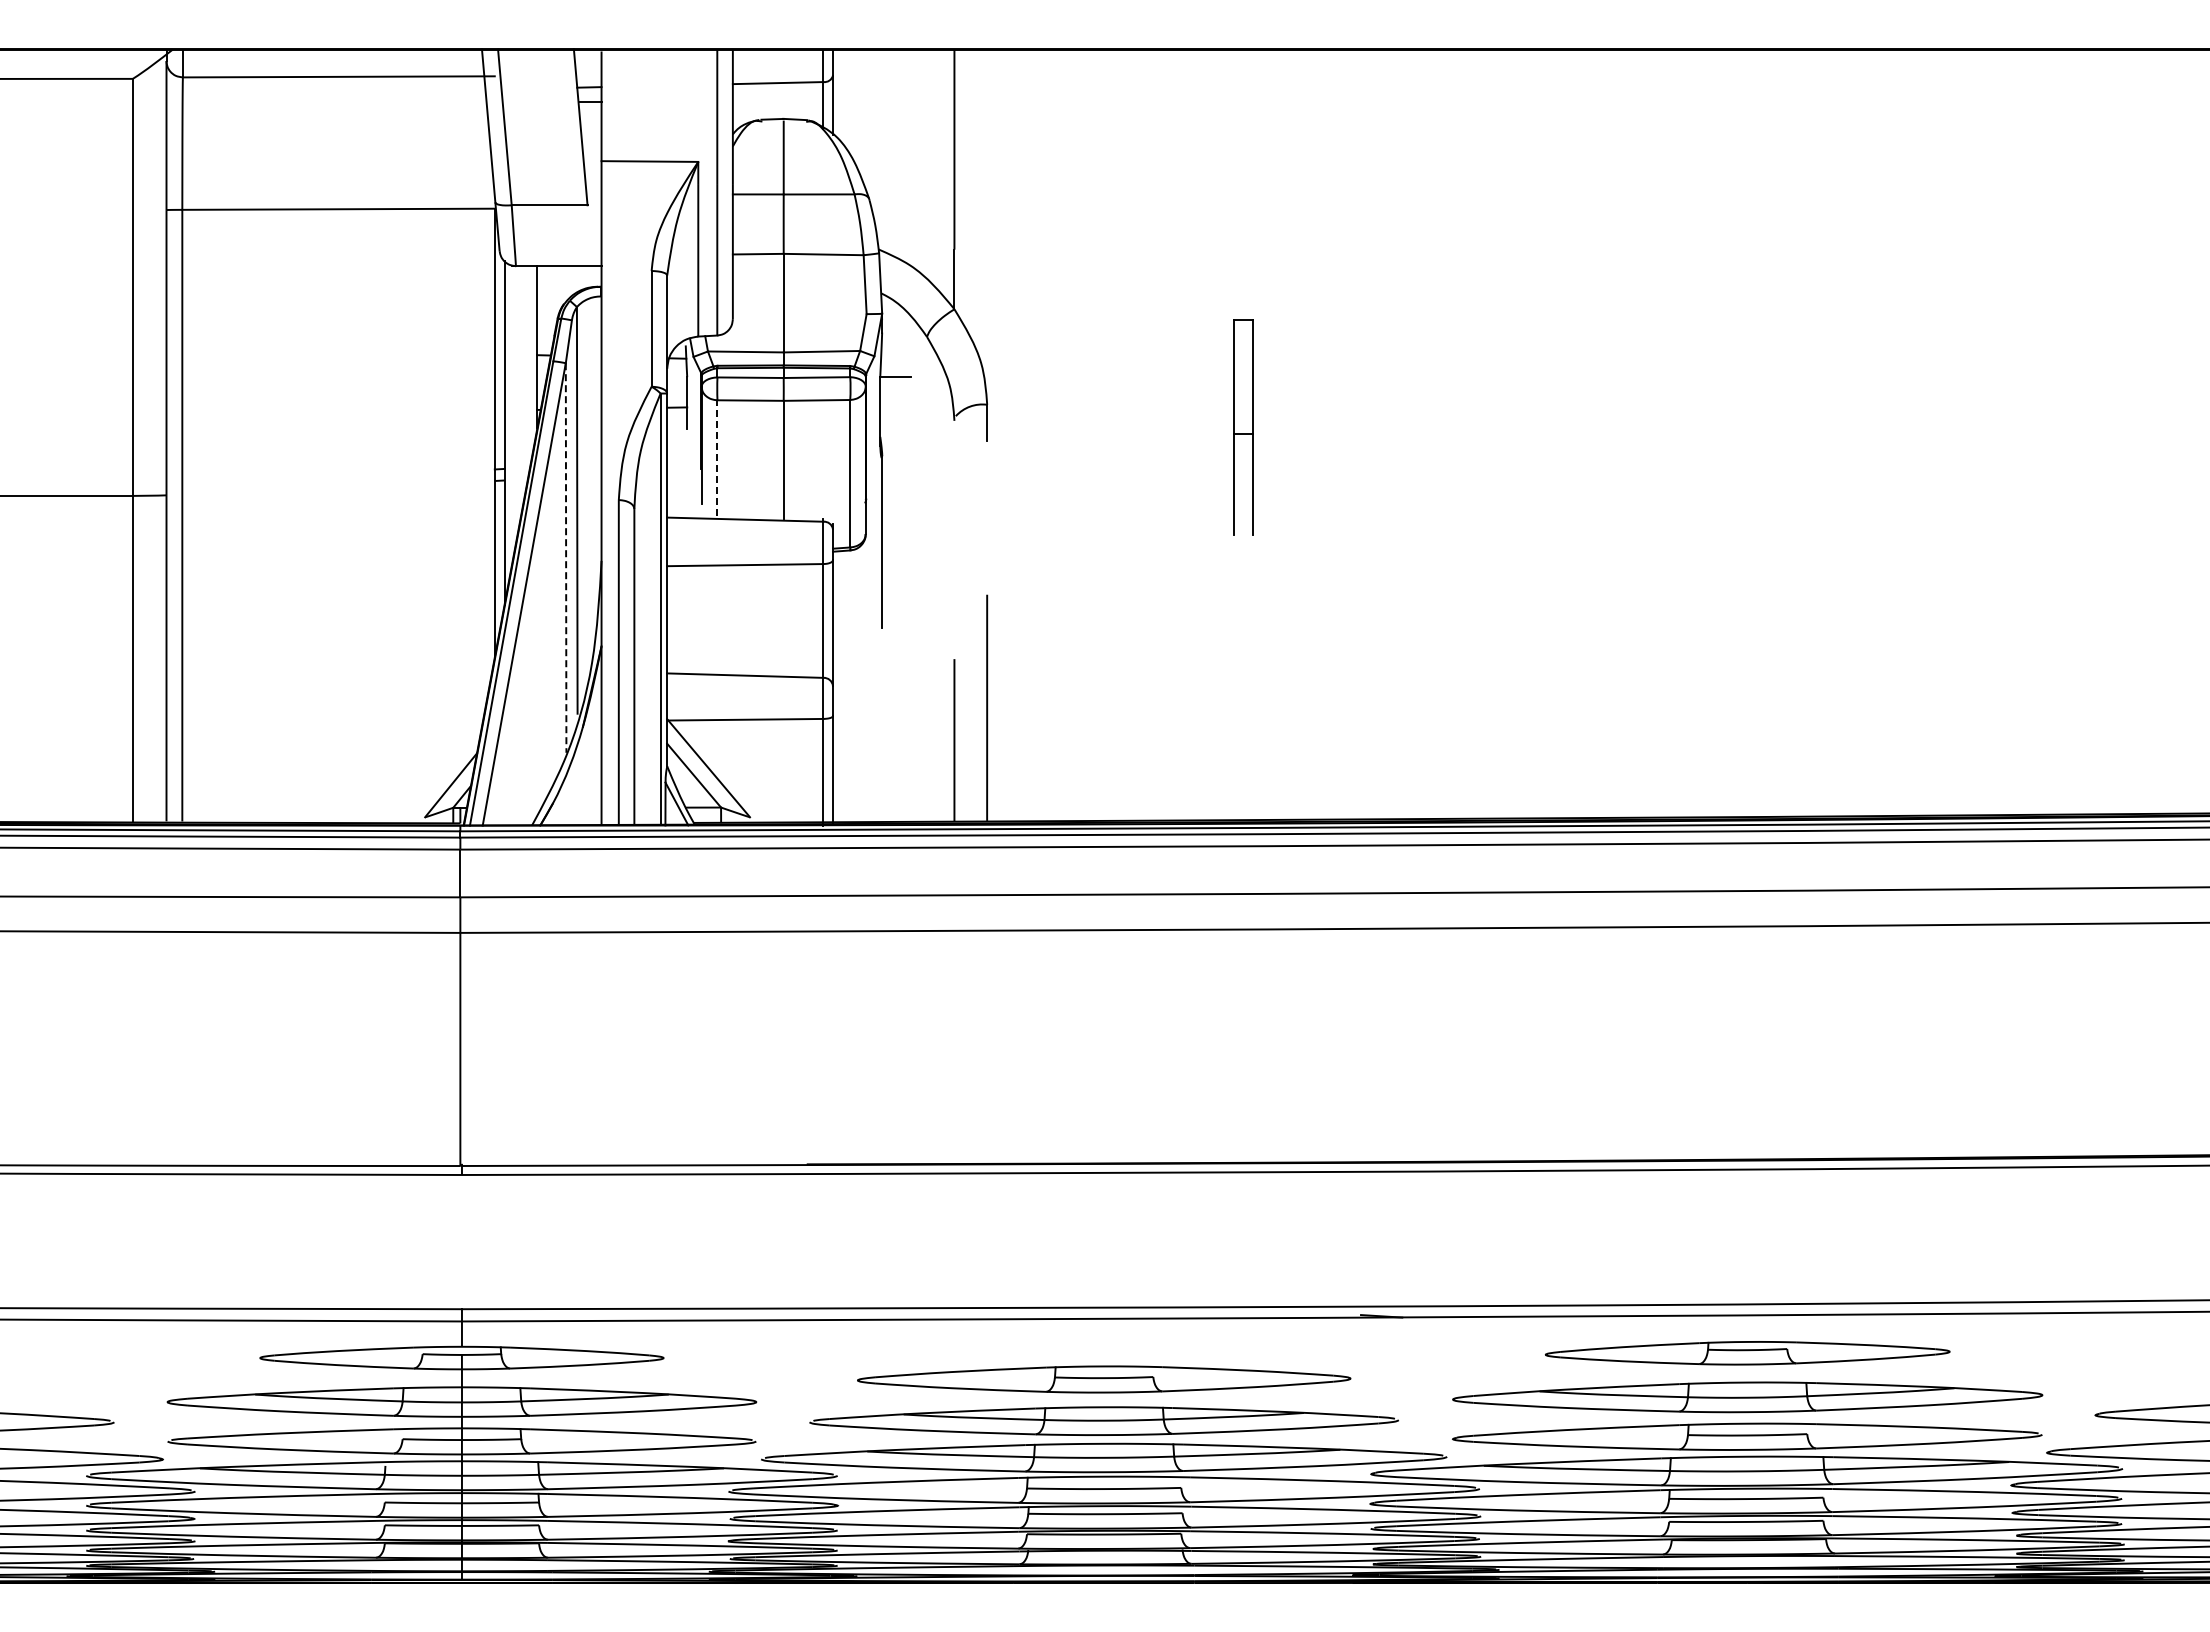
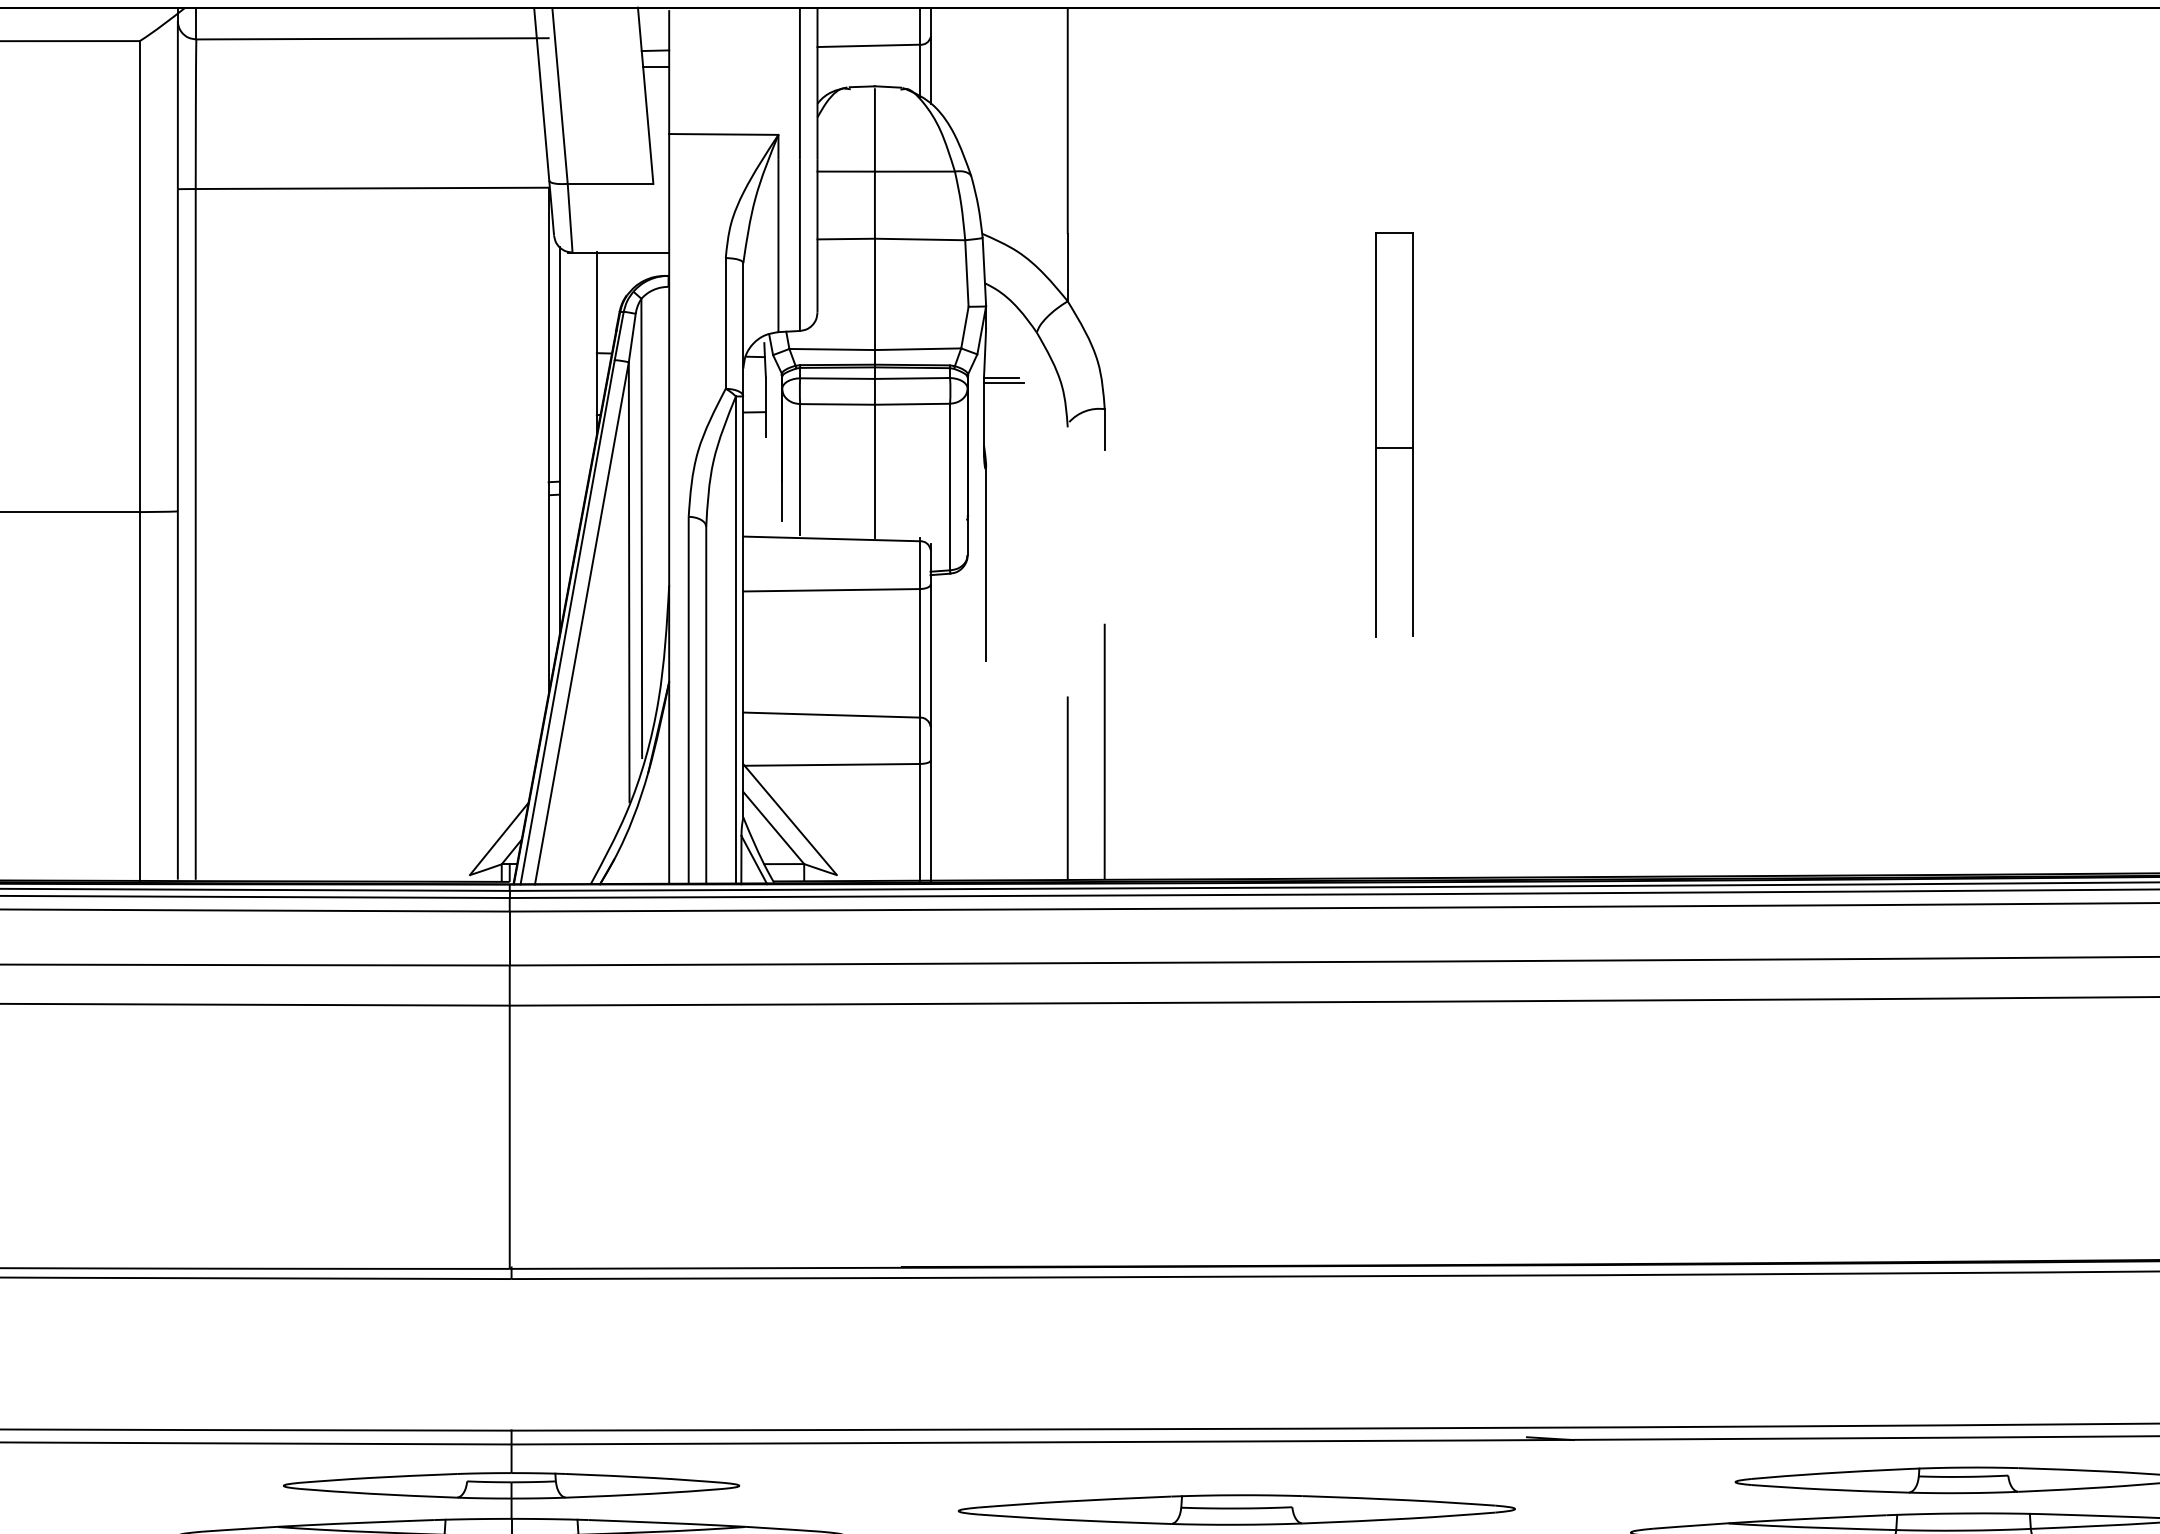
line: (897, 381) -> (1003, 382), added
part: (1243, 427) -> (1394, 434), size x1.67
line: (717, 457) -> (800, 468), dashed -> solid
line: (566, 558) -> (629, 582), dashed -> solid

